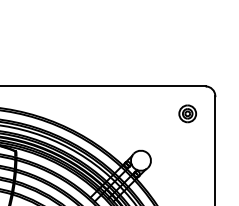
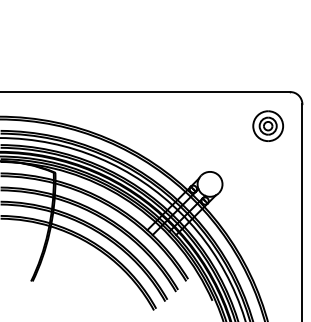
part: (187, 113) -> (267, 125), size x1.43

